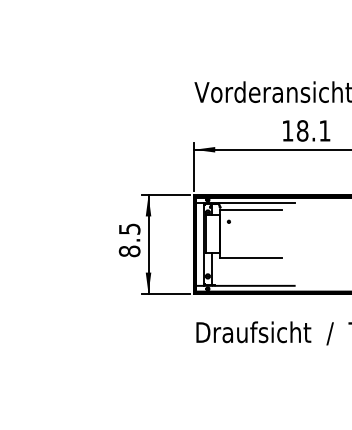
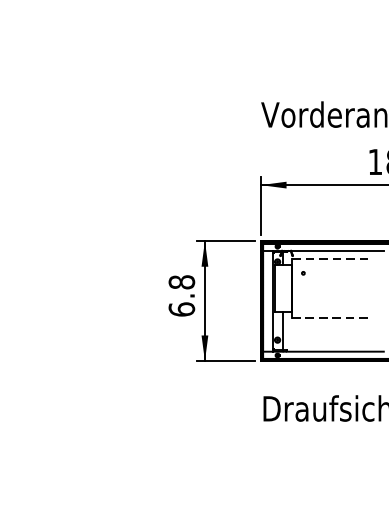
line: (250, 209) -> (329, 258), solid -> dashed
text: (129, 240) -> (181, 296), 8.5 -> 6.8
line: (250, 258) -> (329, 318), solid -> dashed

